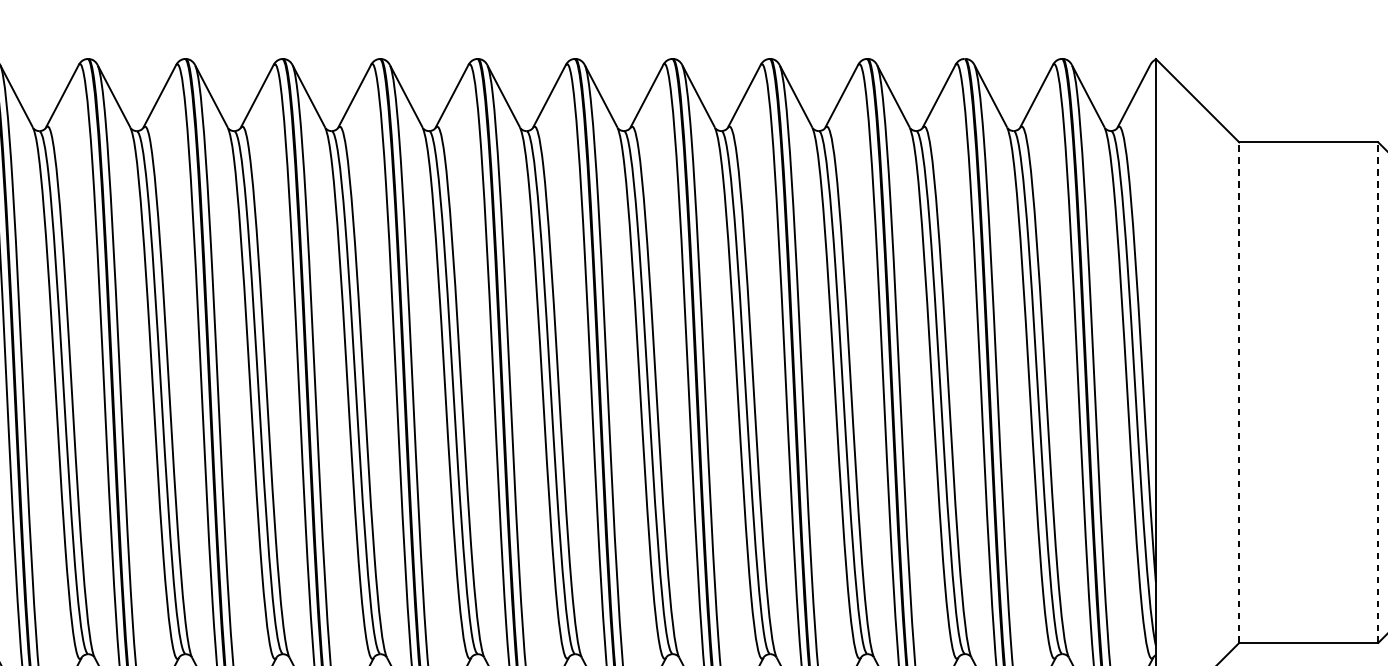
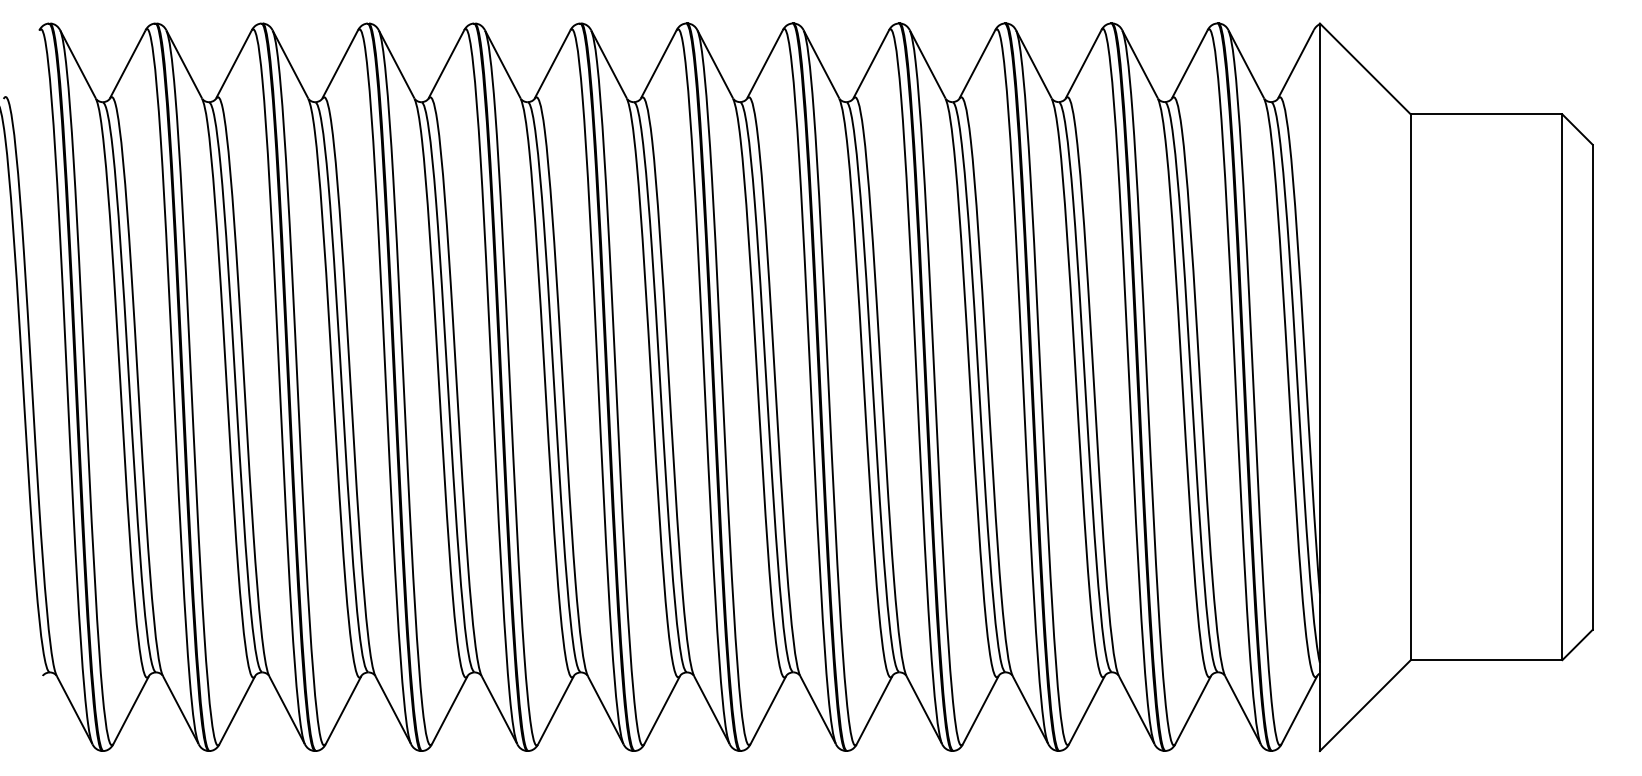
line: (1238, 392) -> (1410, 387), dashed -> solid
line: (1378, 392) -> (1562, 387), dashed -> solid

